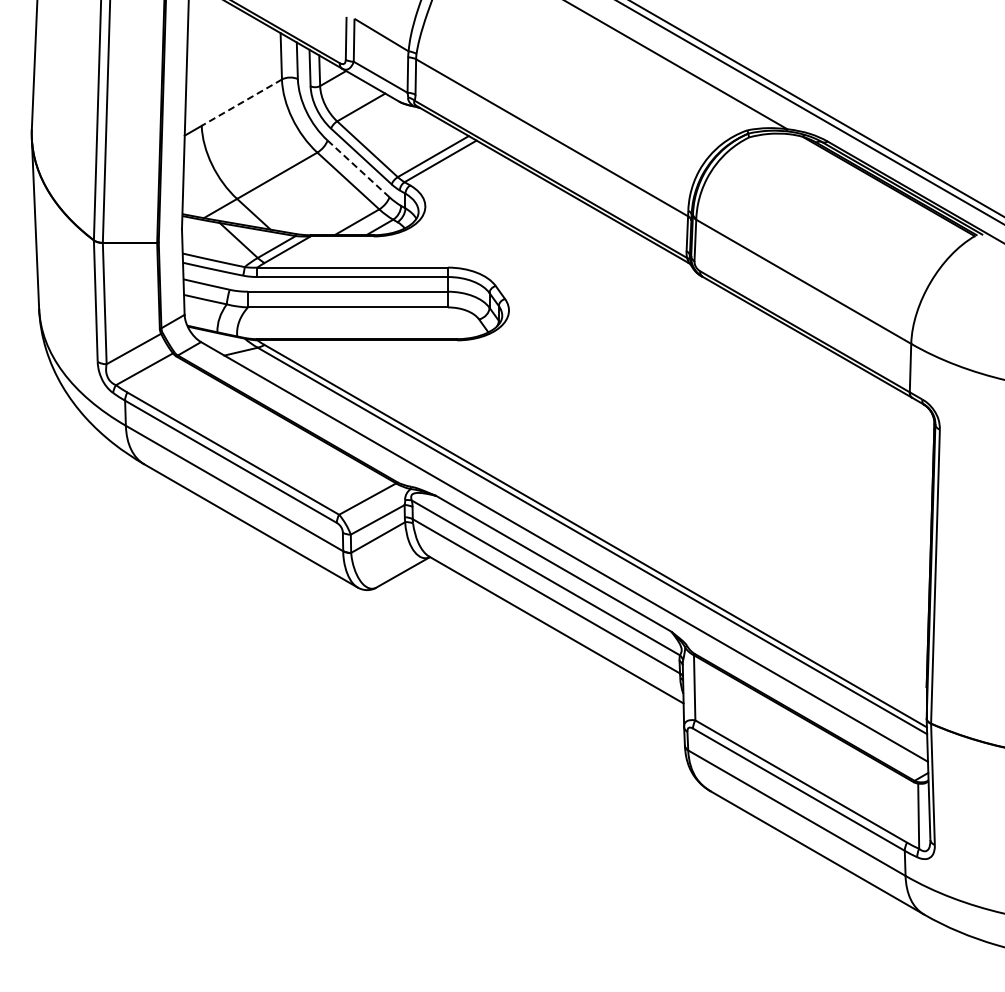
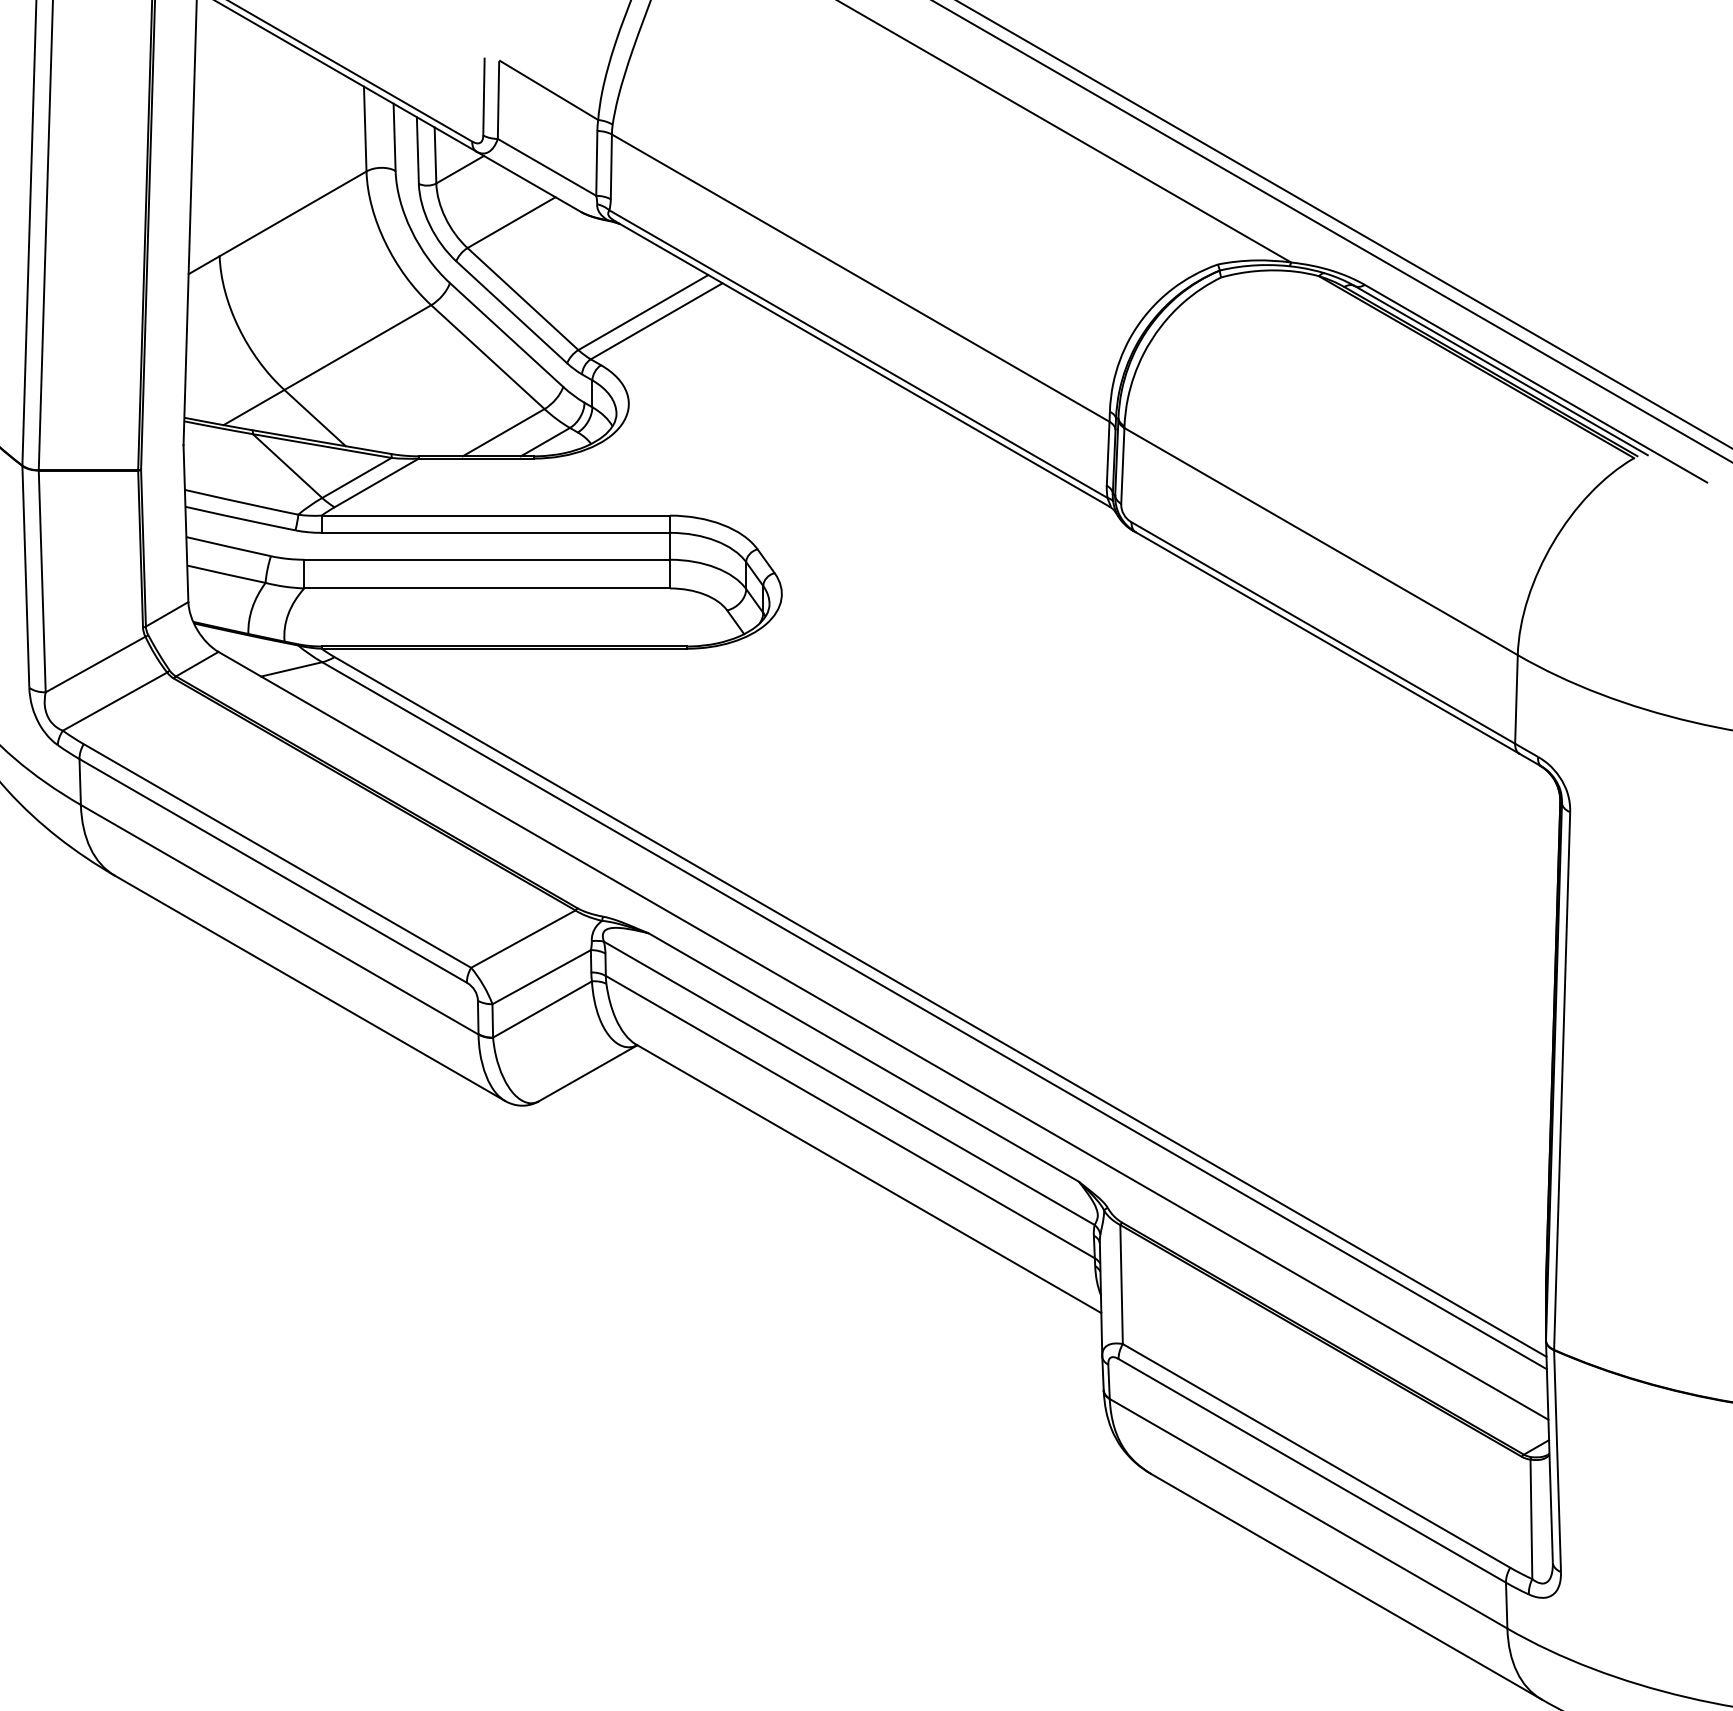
line: (241, 102) -> (292, 213), dashed -> solid
line: (358, 168) -> (506, 334), dashed -> solid

